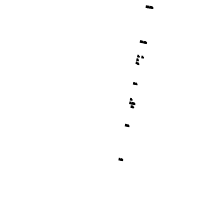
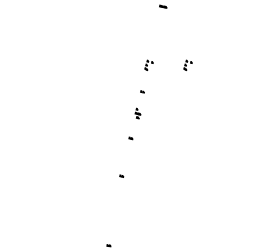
part: (143, 41) -> (154, 45), removed
part: (173, 57) -> (187, 64), added

